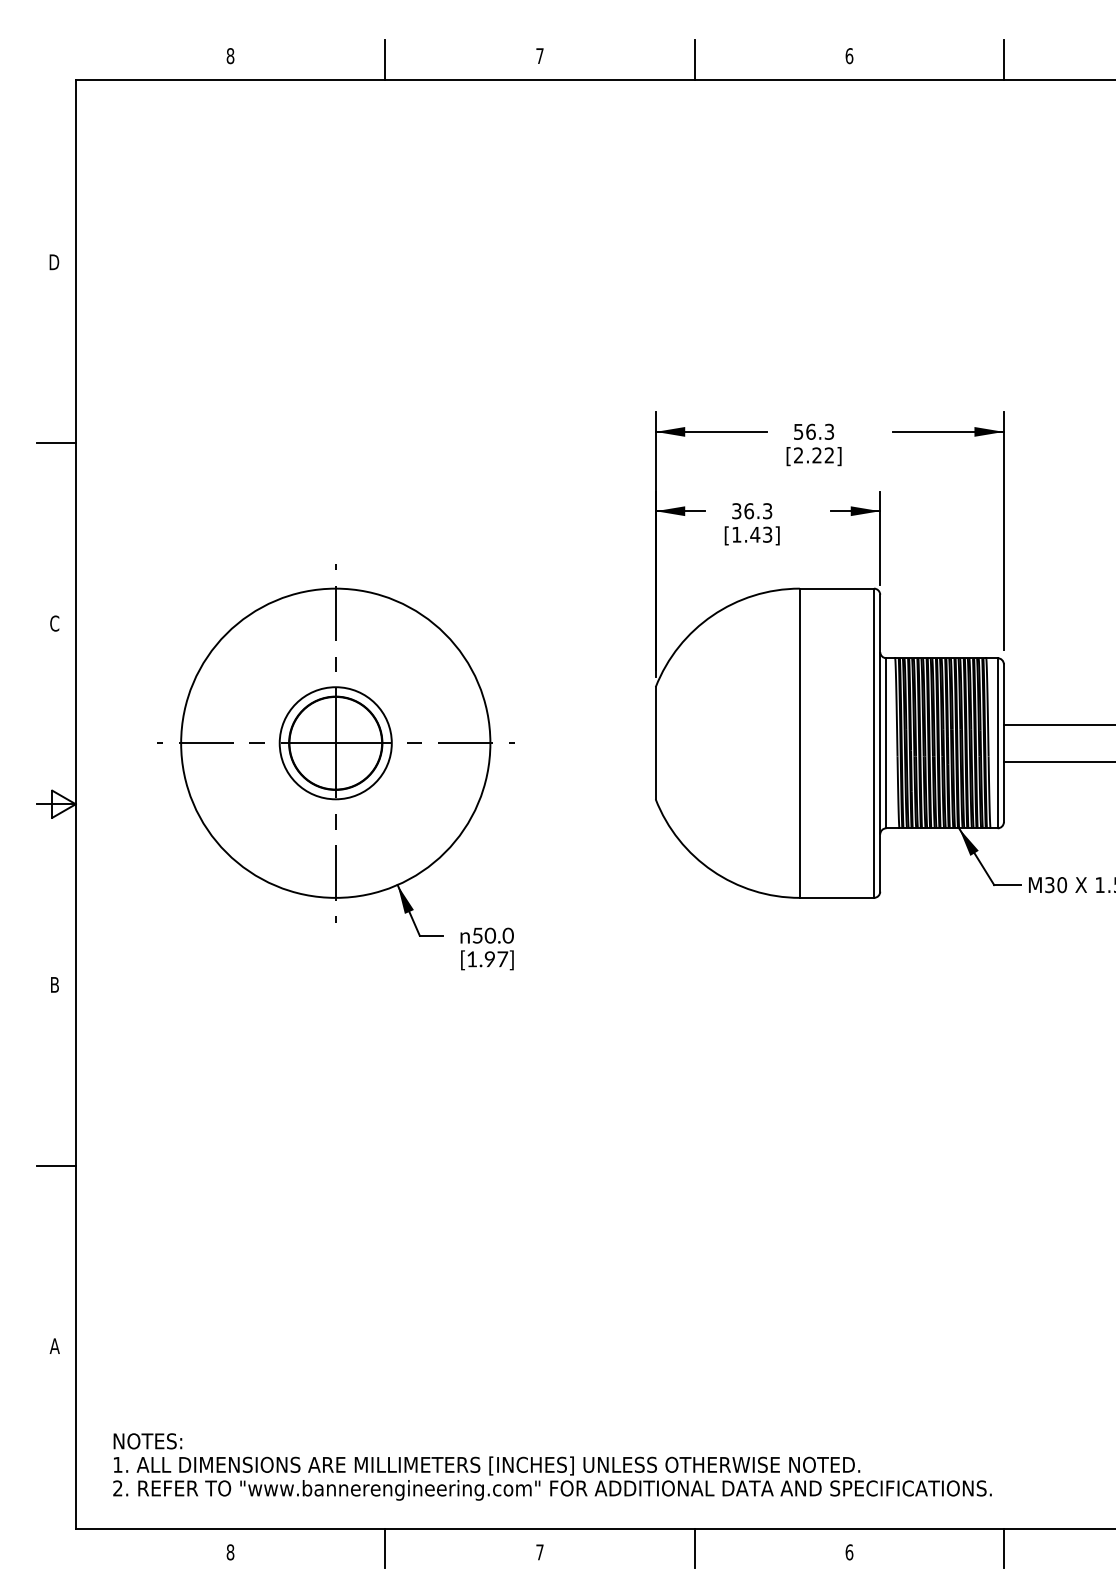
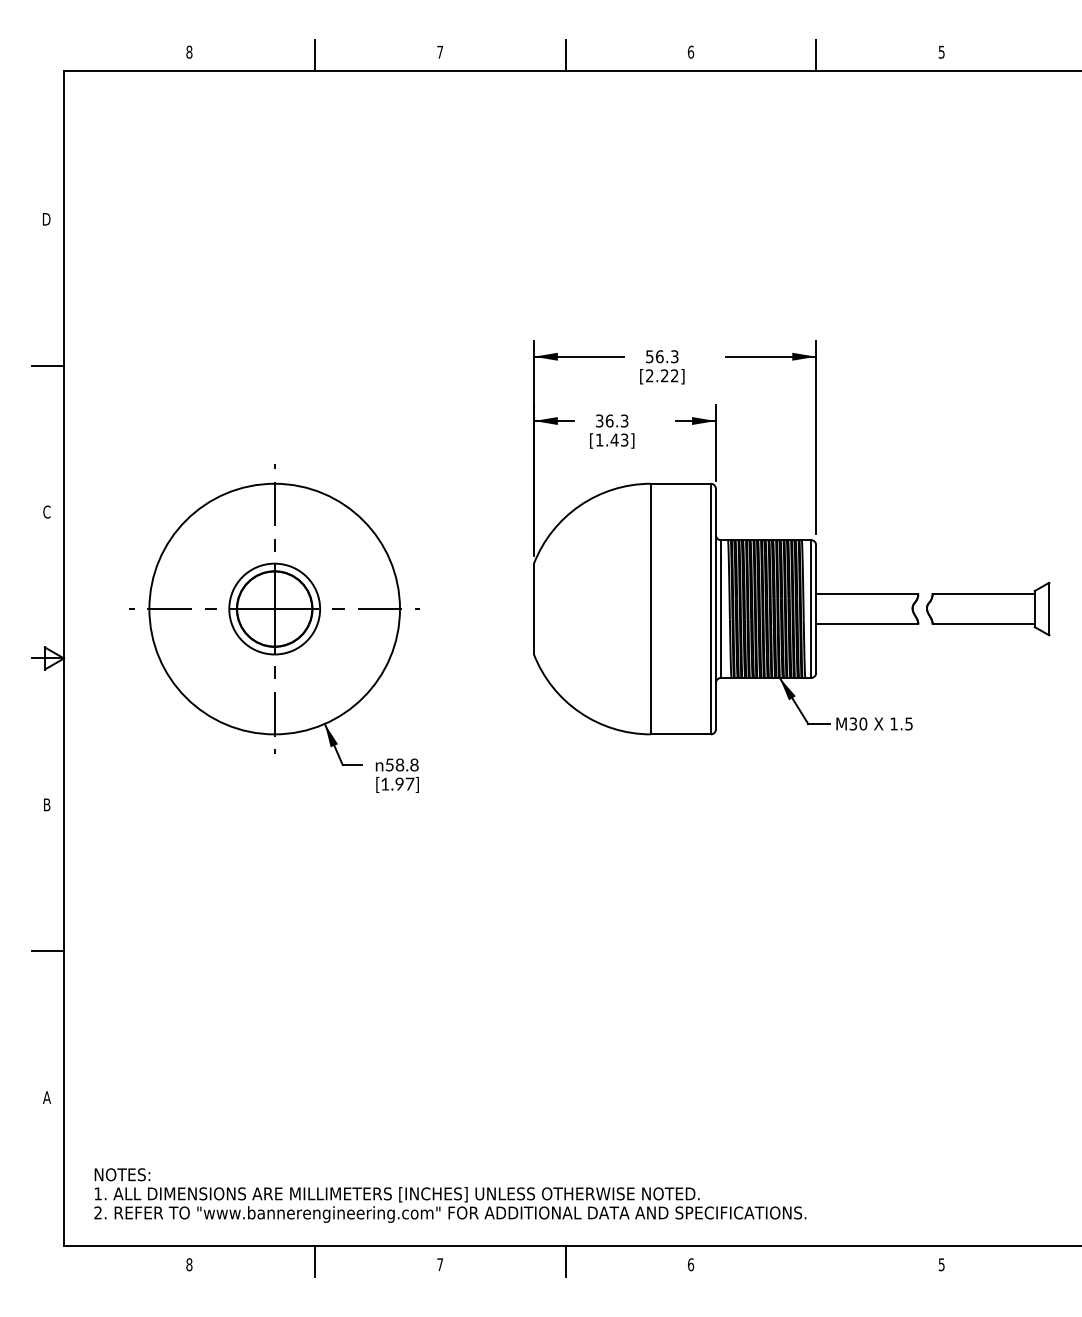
text: (499, 936) -> (407, 765), 50.0 -> 58.8
line: (1004, 1548) -> (816, 1261), removed

